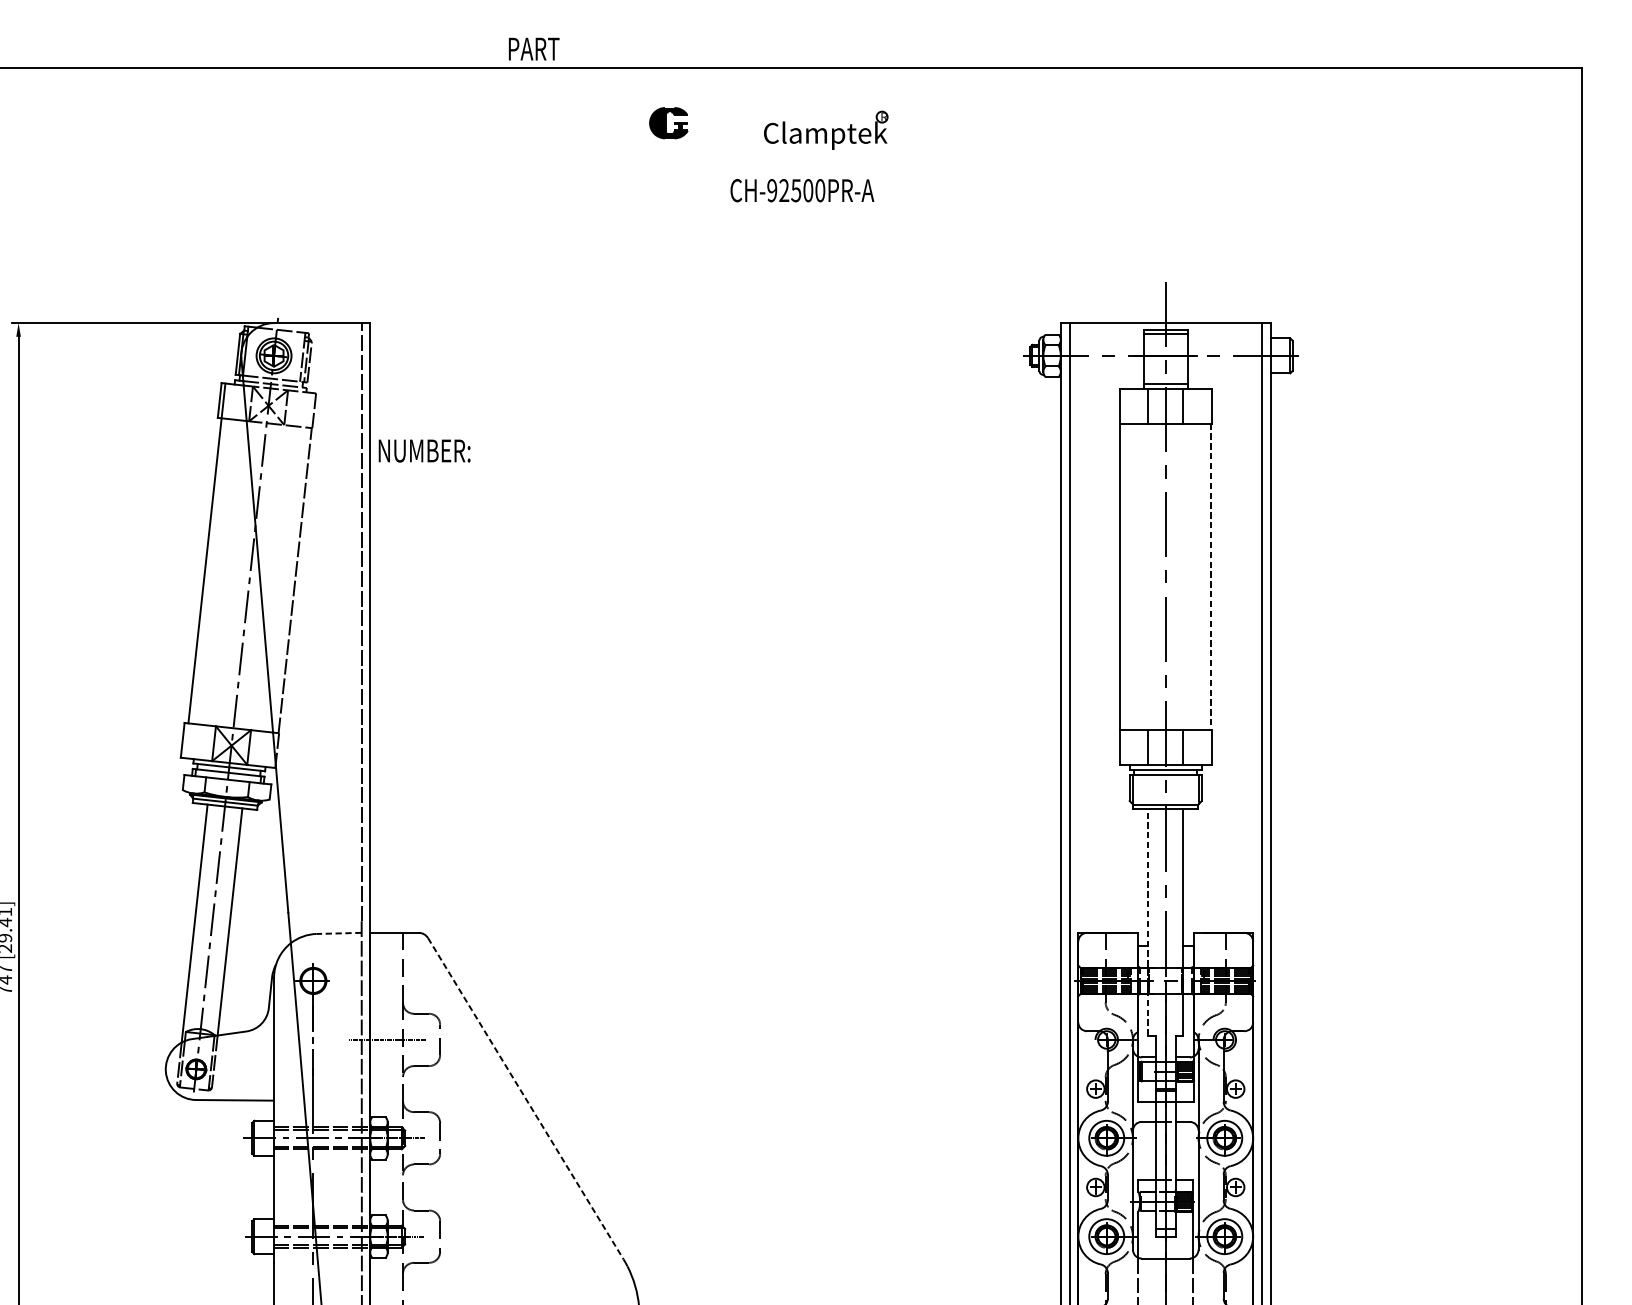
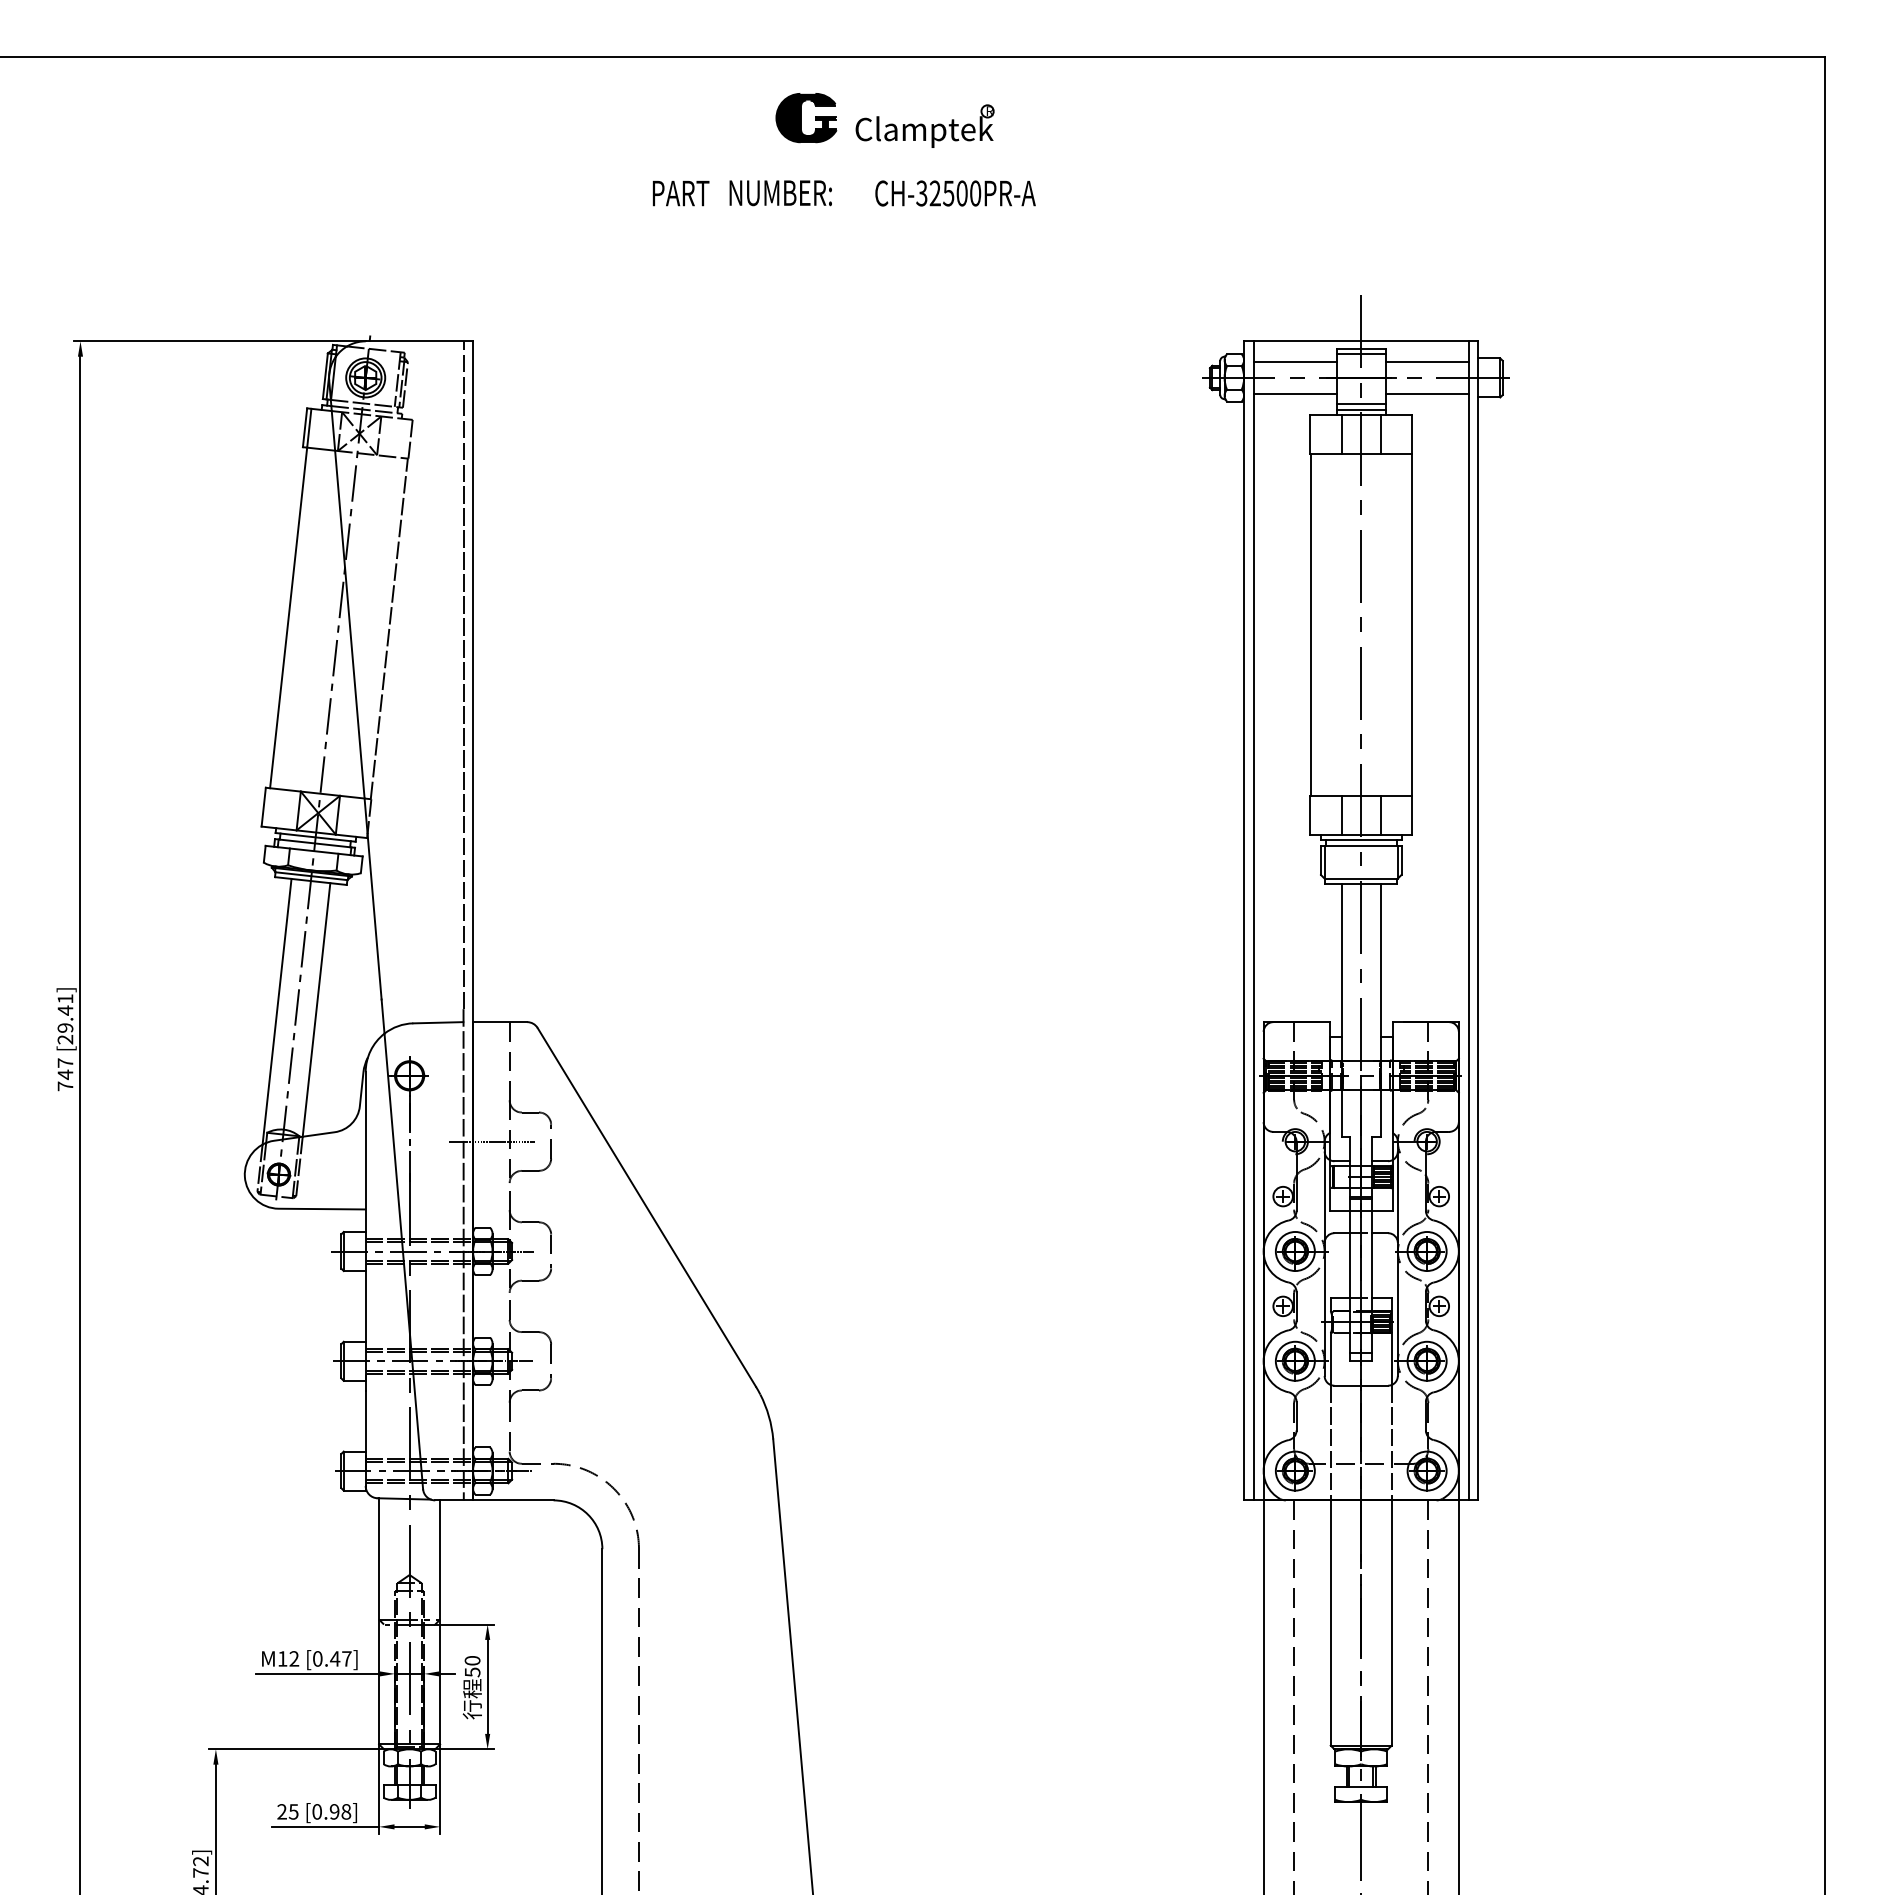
text: (533, 49) -> (680, 193), moved
part: (668, 123) -> (806, 118), size x1.43
part: (825, 129) -> (924, 125), moved
text: (771, 190) -> (921, 193), CH-92500PR-A -> CH-32500PR-A
line: (1105, 342) -> (1294, 362), added
line: (1224, 342) -> (1426, 362), added
line: (1105, 369) -> (1294, 393), added
line: (1224, 369) -> (1426, 393), added
line: (1165, 378) -> (1360, 403), added
text: (424, 451) -> (780, 193), moved
line: (1210, 577) -> (1411, 625), dashed -> solid
line: (1148, 921) -> (1341, 1009), dashed -> solid
line: (338, 933) -> (437, 1022), dashed -> solid
line: (525, 1098) -> (646, 1207), dashed -> solid

